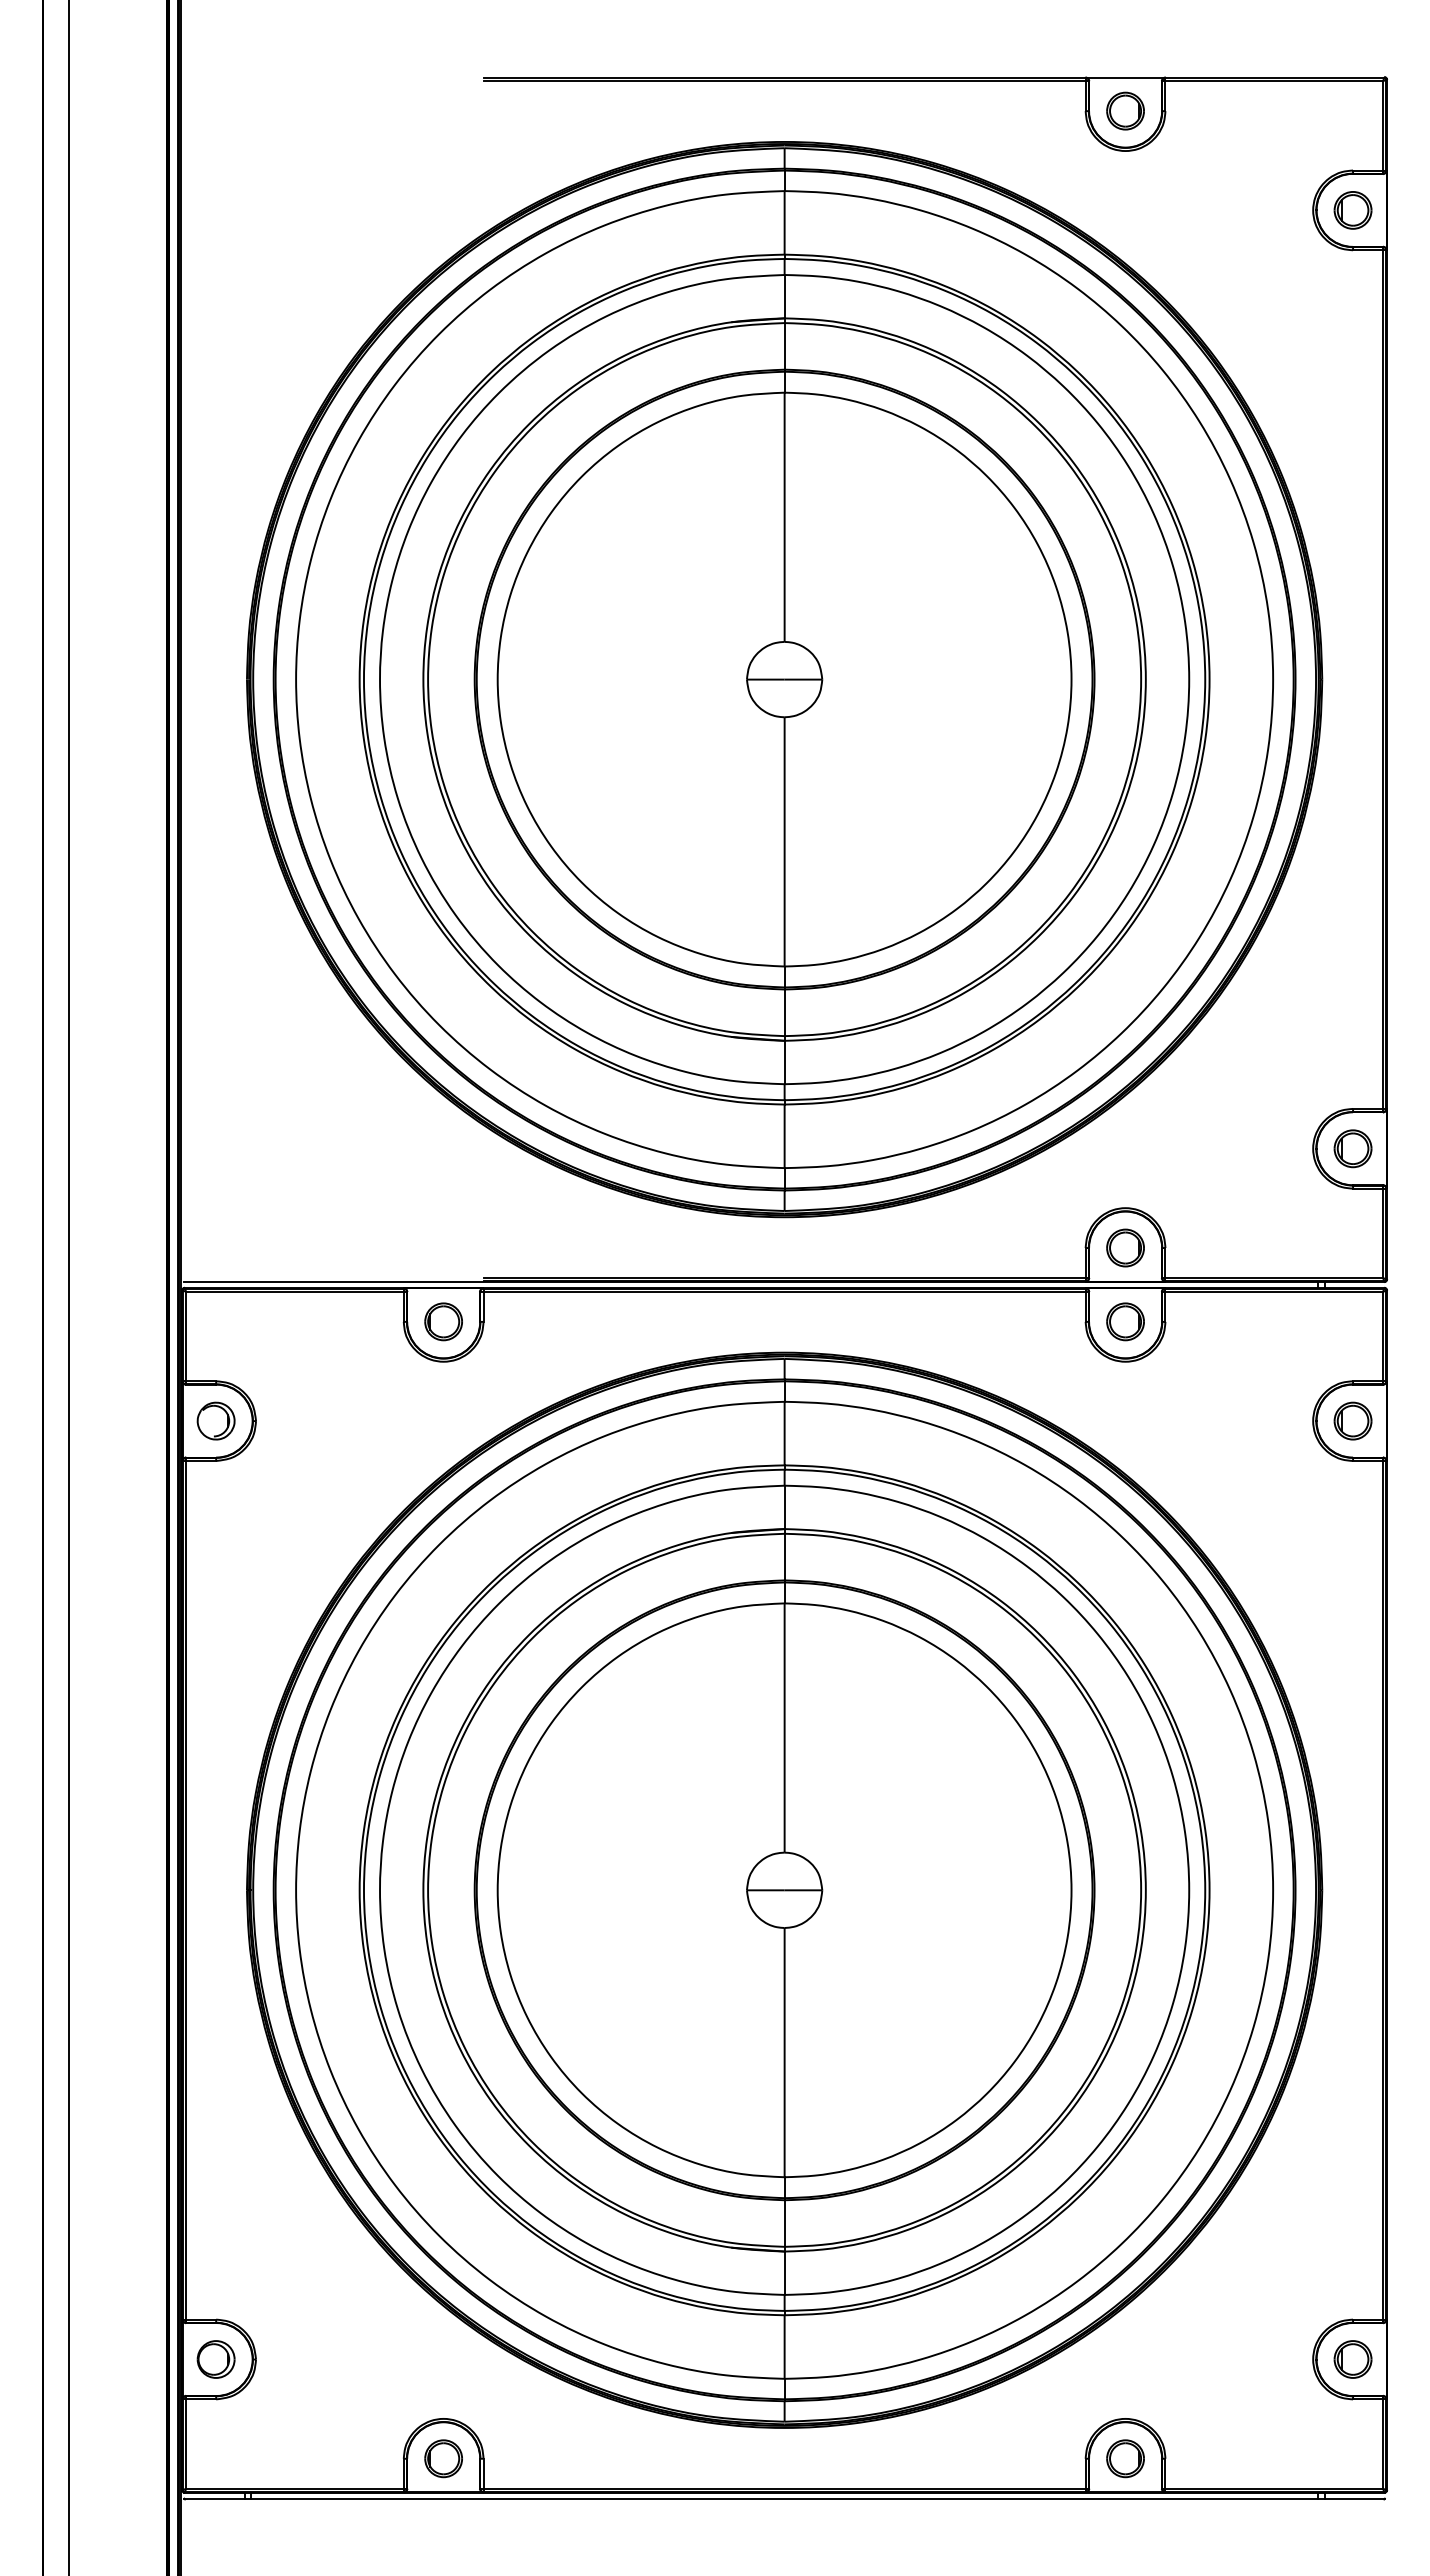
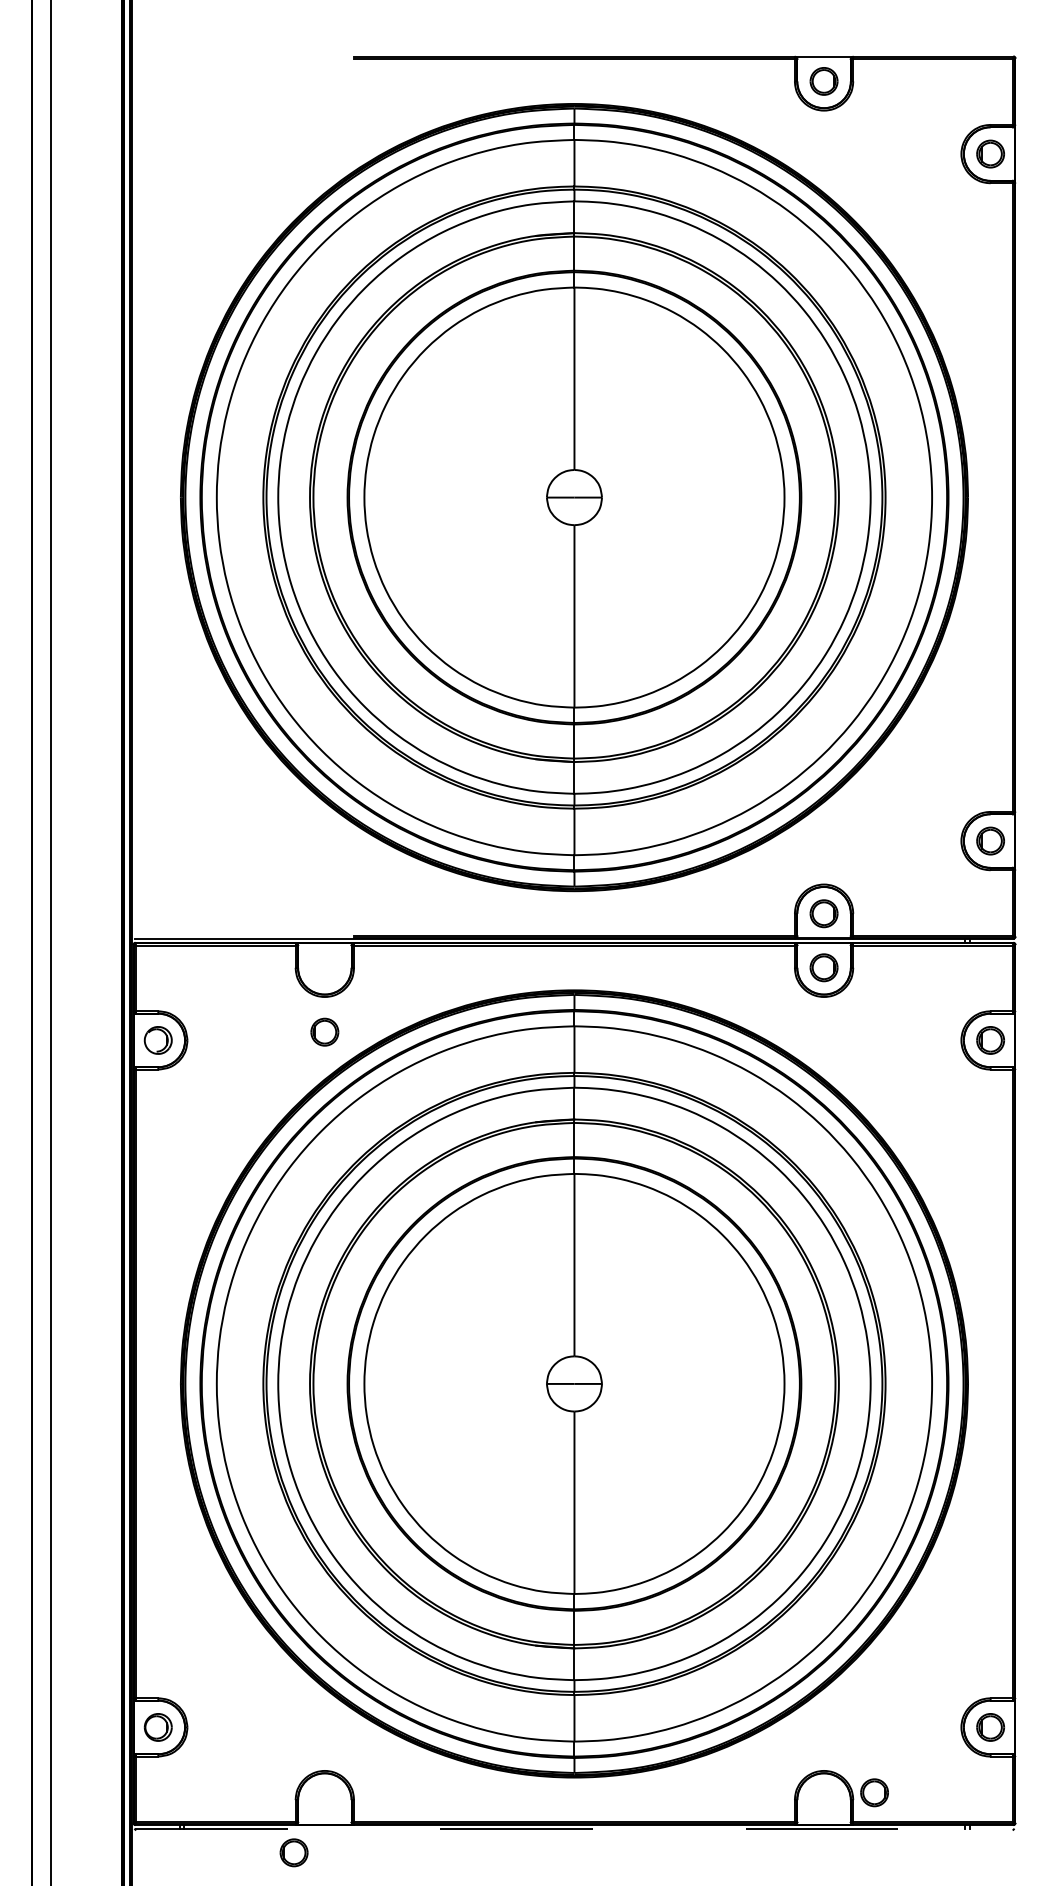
part: (443, 1321) -> (324, 1031), moved
part: (443, 2458) -> (293, 1852), moved
part: (1125, 2458) -> (874, 1792), moved
line: (785, 2498) -> (575, 1829), solid -> dashed

